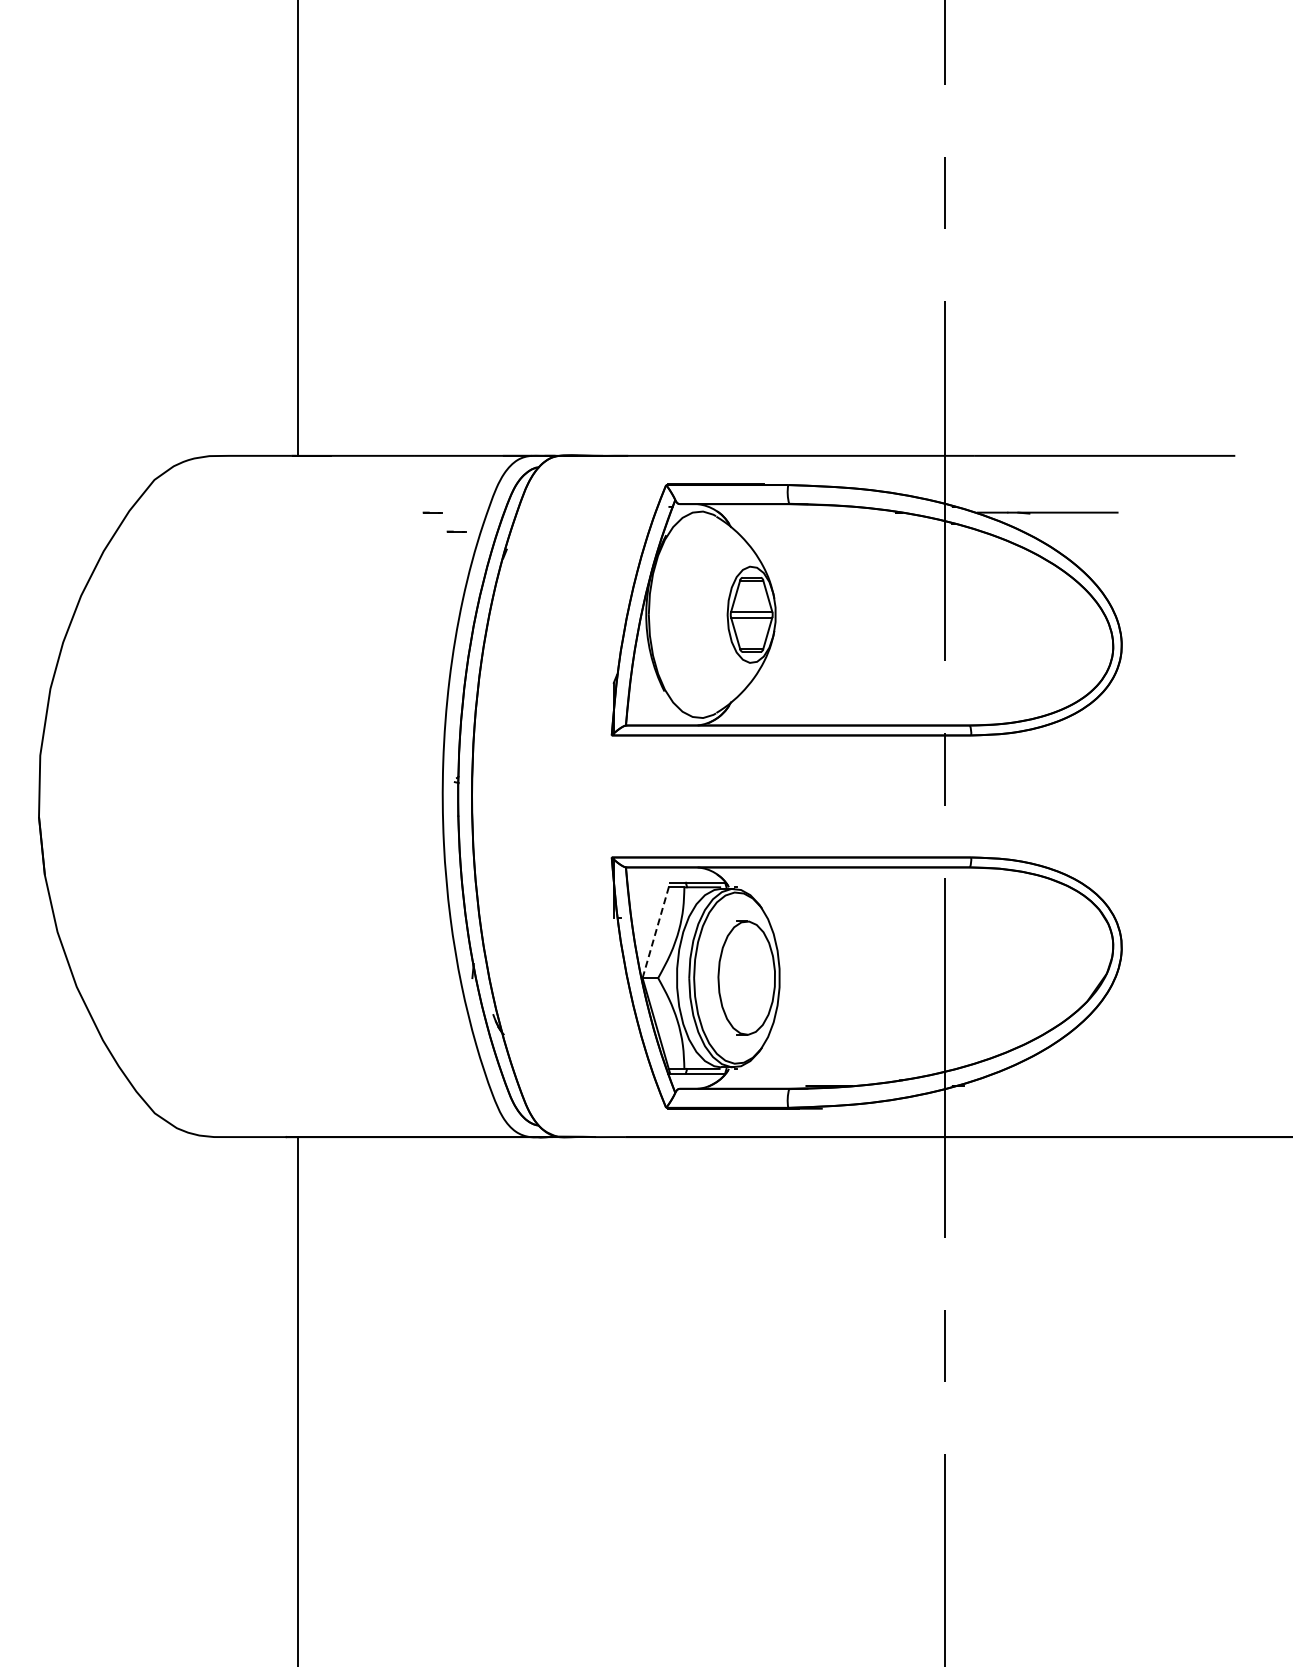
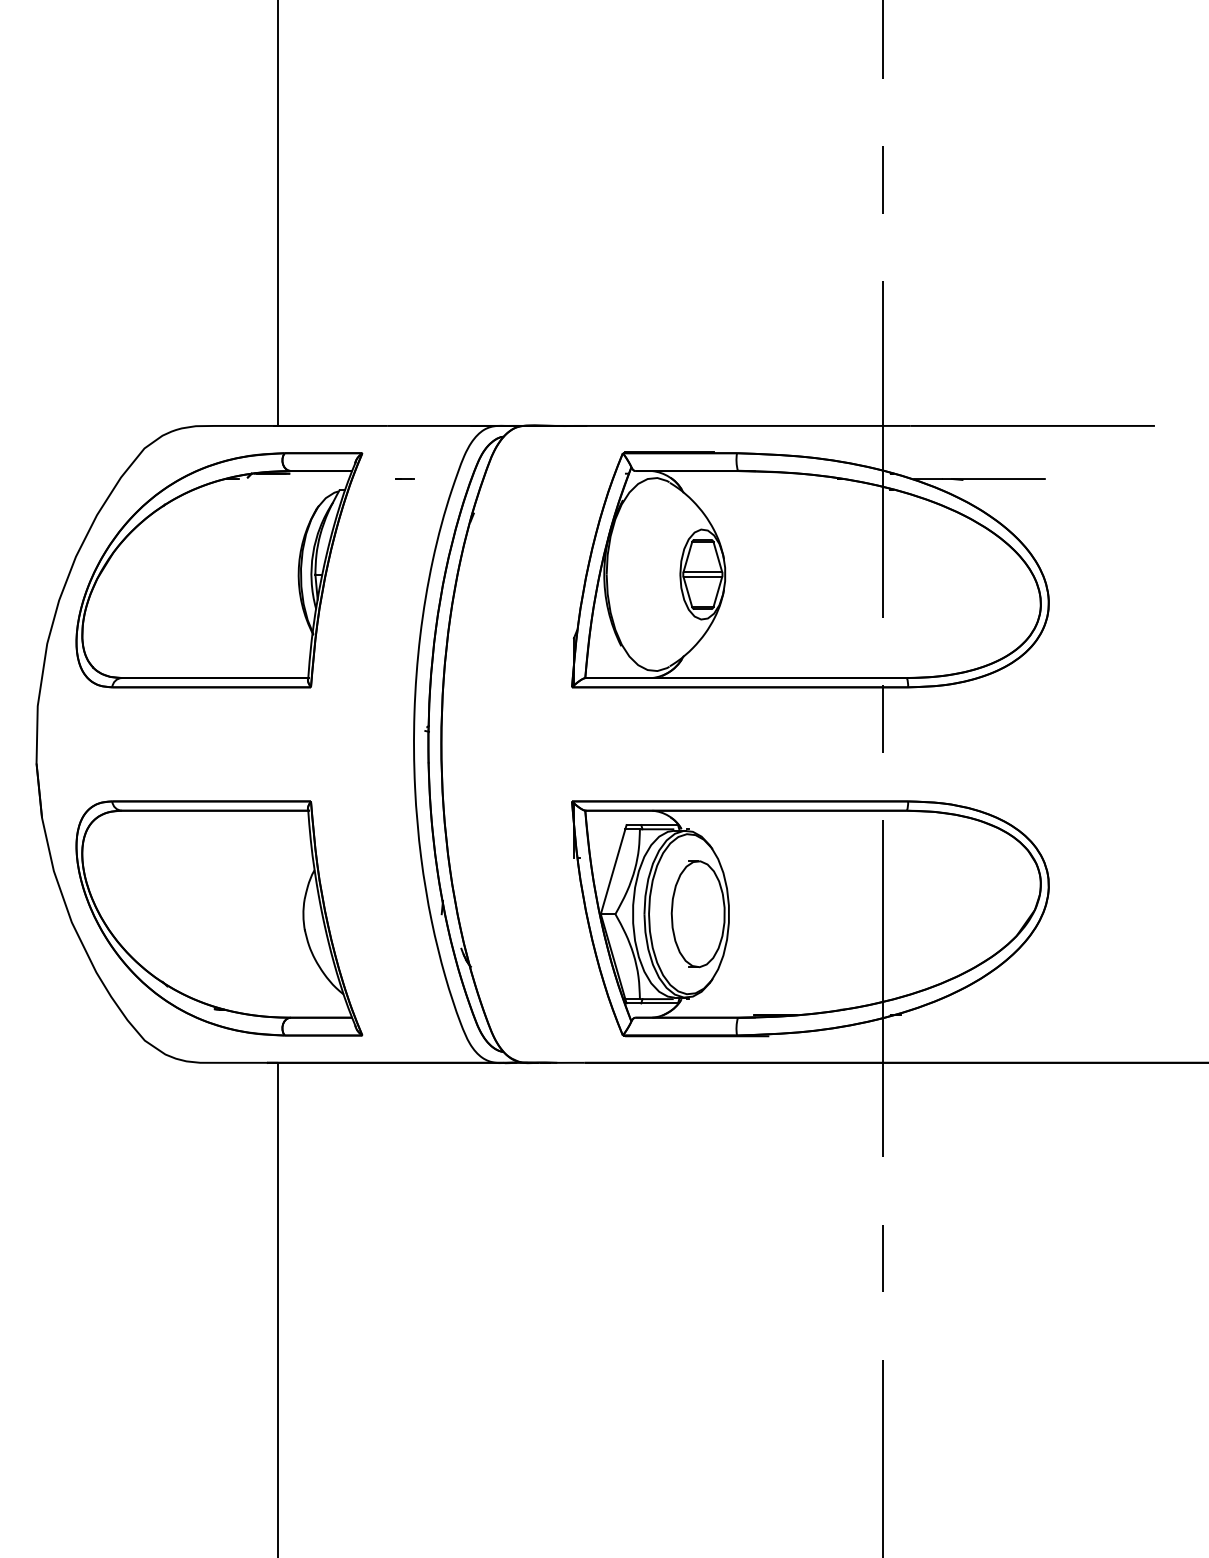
line: (456, 531) -> (426, 496), removed
part: (234, 610) -> (219, 570), added
line: (656, 930) -> (613, 869), dashed -> solid
part: (234, 982) -> (219, 918), added

